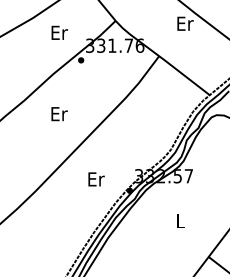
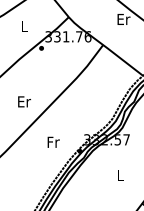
text: (59, 32) -> (24, 26), Er -> L
text: (59, 114) -> (24, 102), moved
text: (96, 179) -> (53, 142), Er -> Fr

